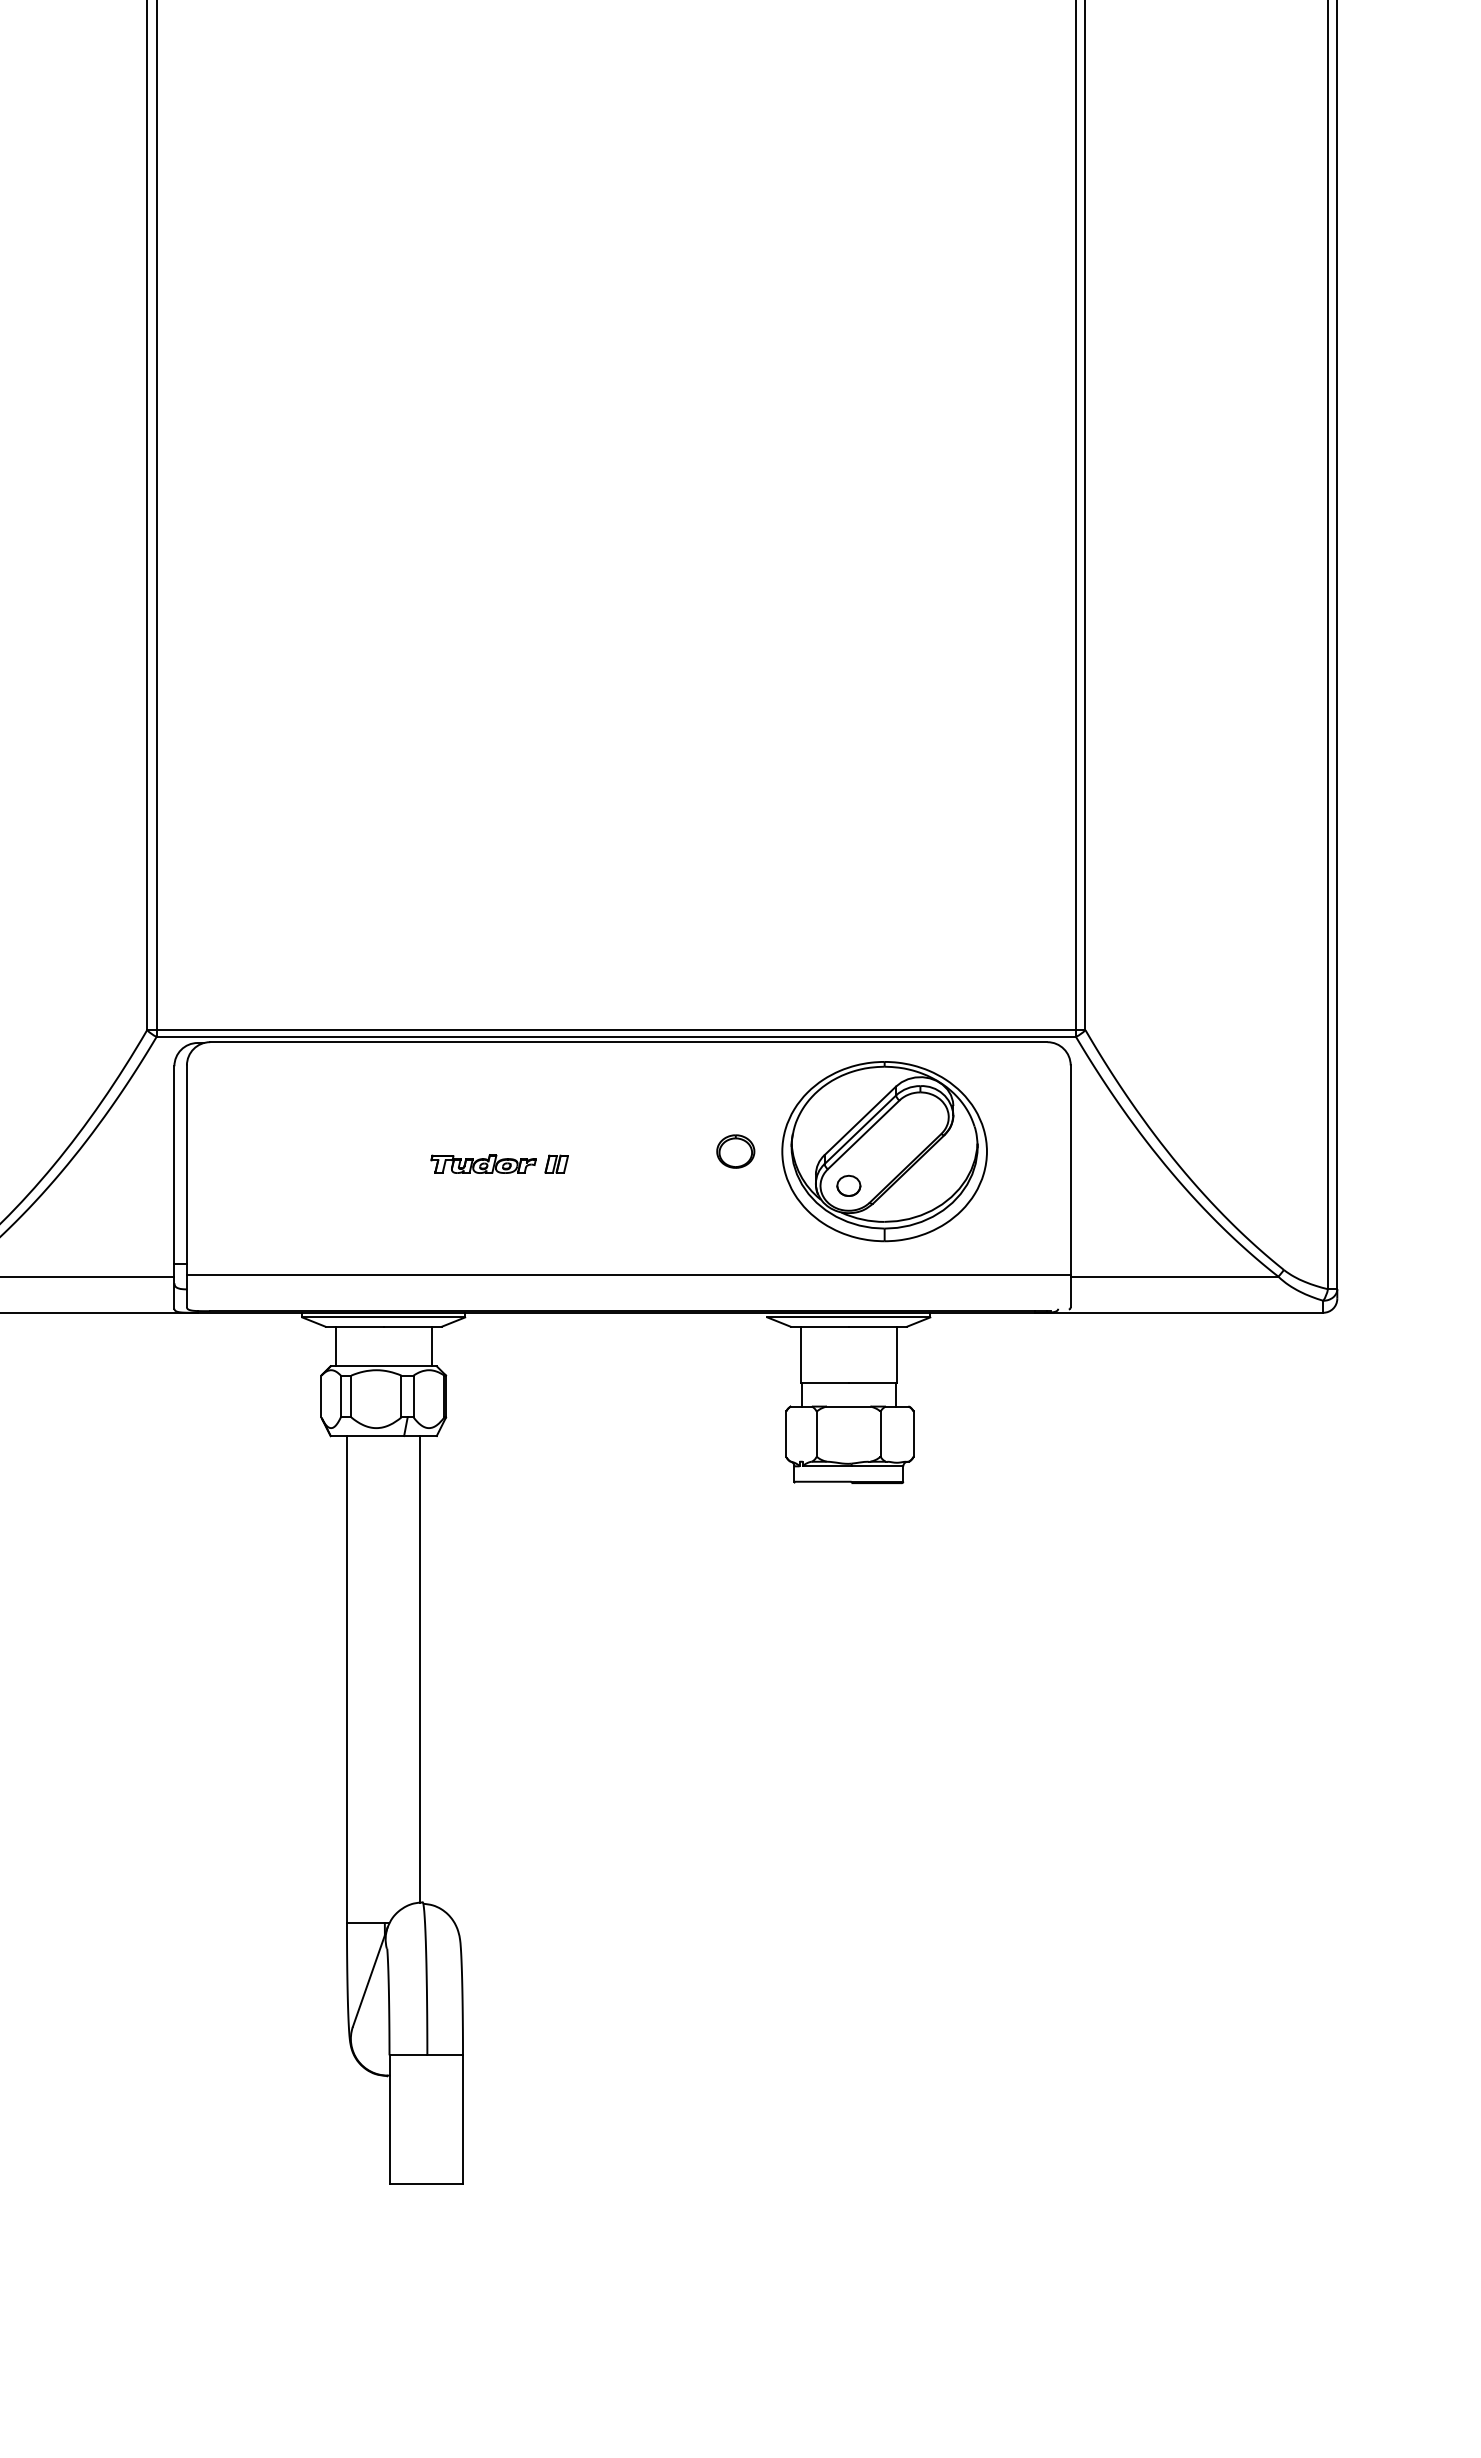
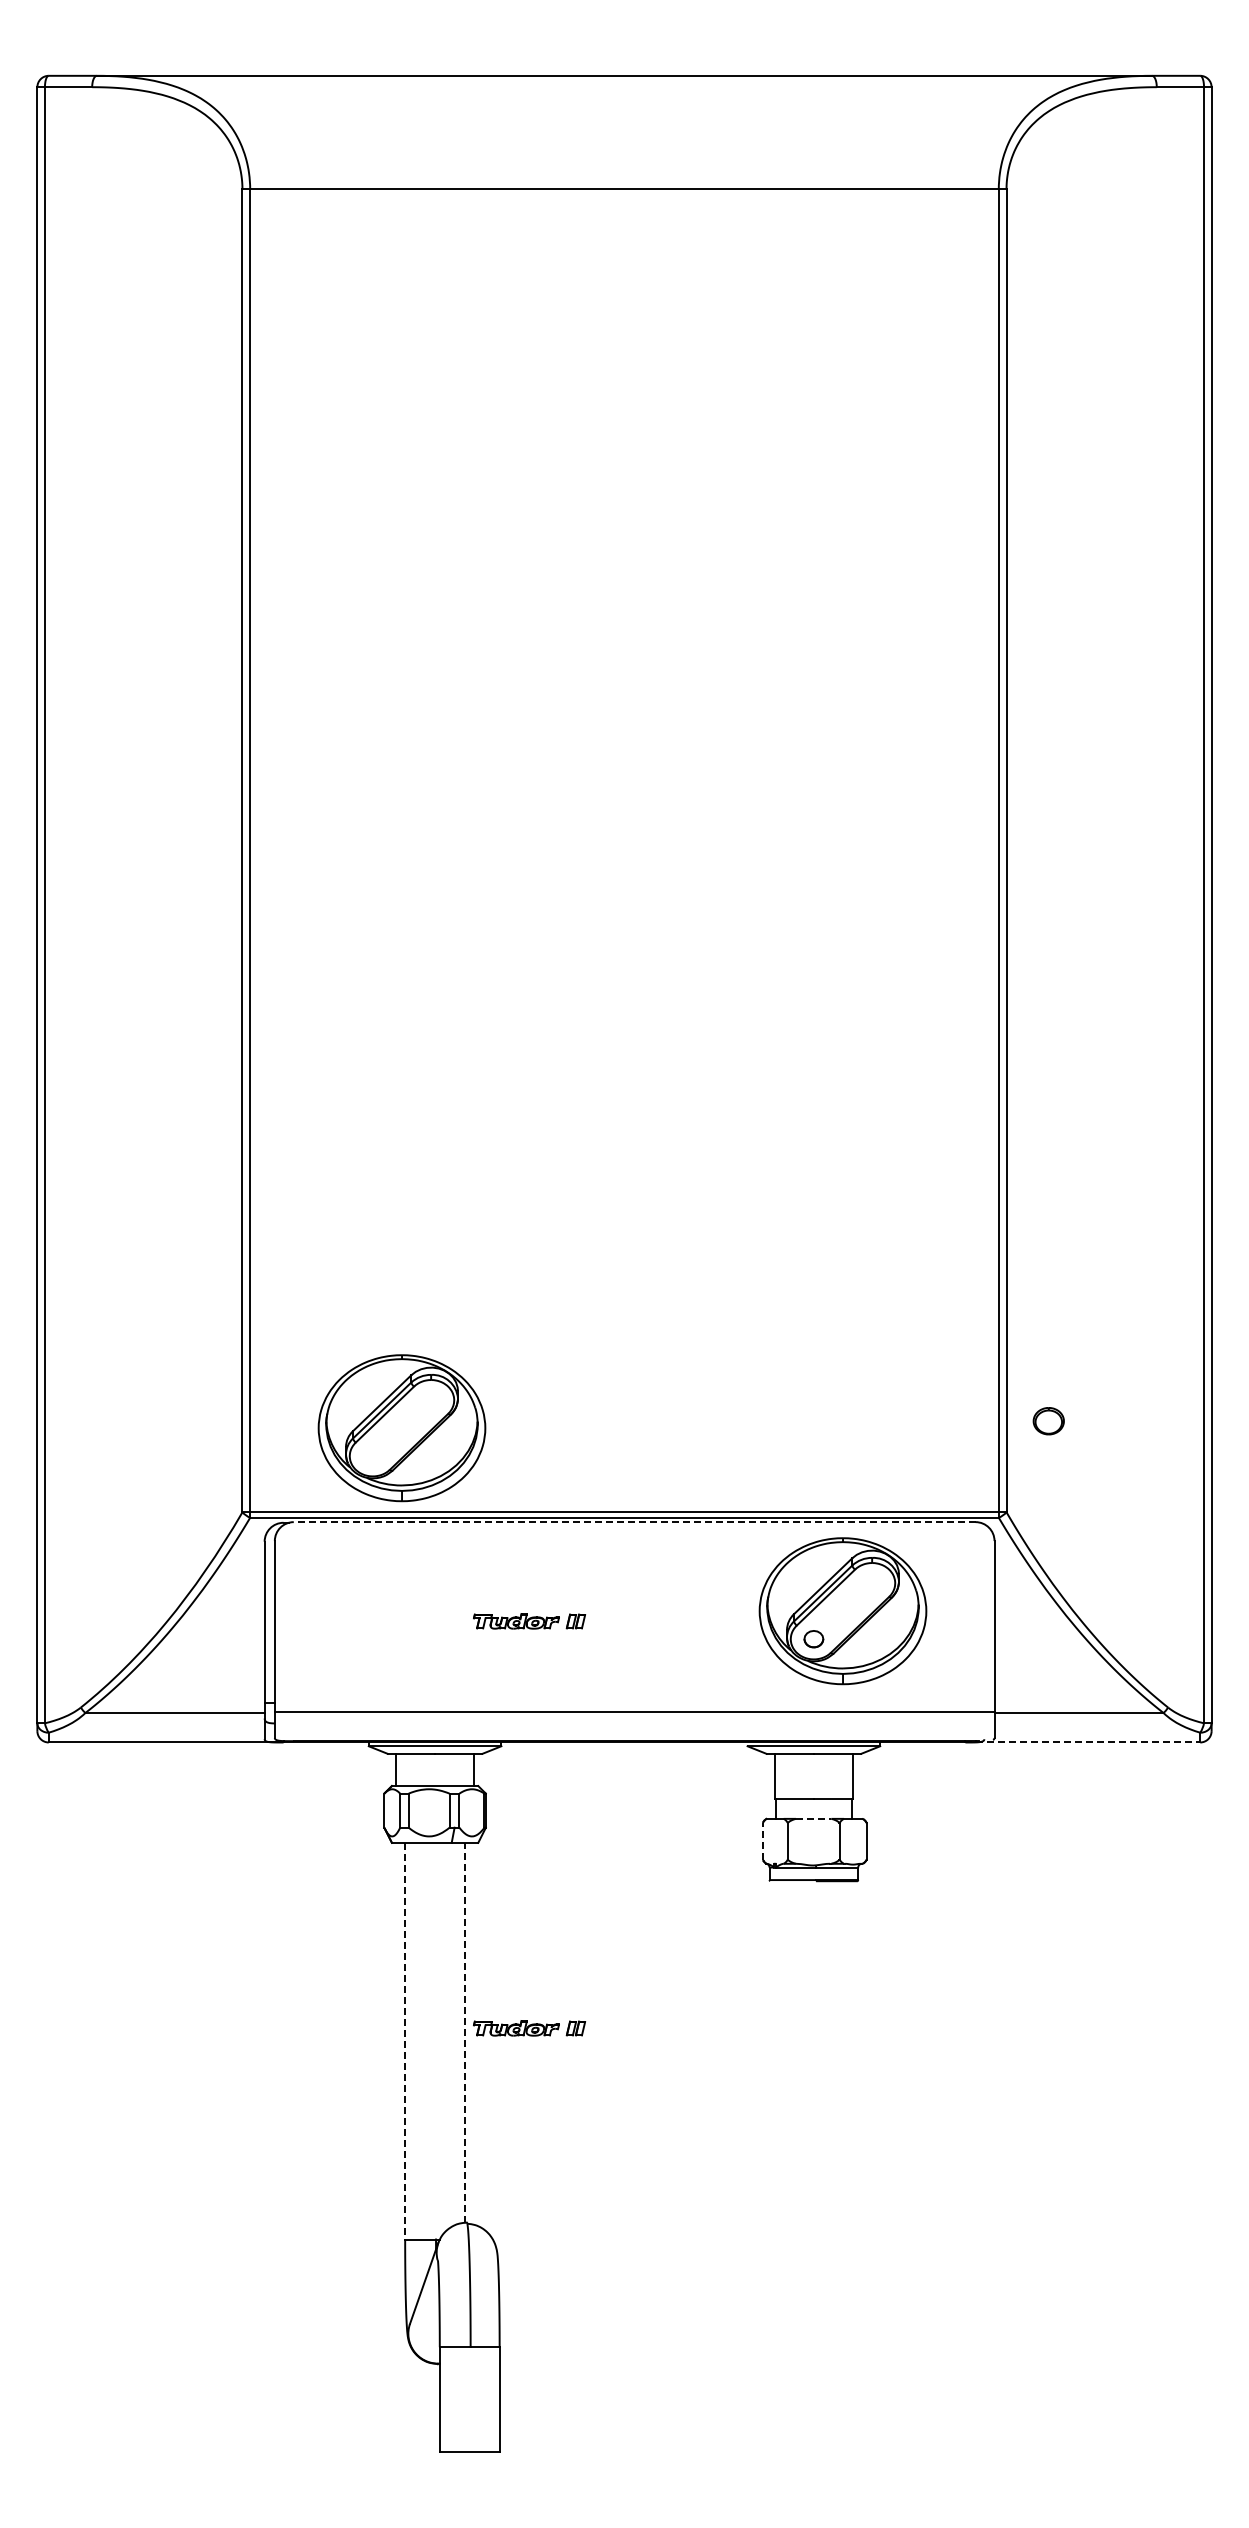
part: (342, 927) -> (401, 1428), added
line: (628, 1042) -> (634, 1522), solid -> dashed
part: (735, 1151) -> (1048, 1421), moved
line: (1179, 1312) -> (1083, 1742), solid -> dashed
line: (848, 1406) -> (813, 1818), solid -> dashed
line: (785, 1434) -> (762, 1841), solid -> dashed
part: (499, 1664) -> (529, 2028), added
line: (421, 1668) -> (465, 2032), solid -> dashed
line: (347, 1679) -> (405, 2041), solid -> dashed

